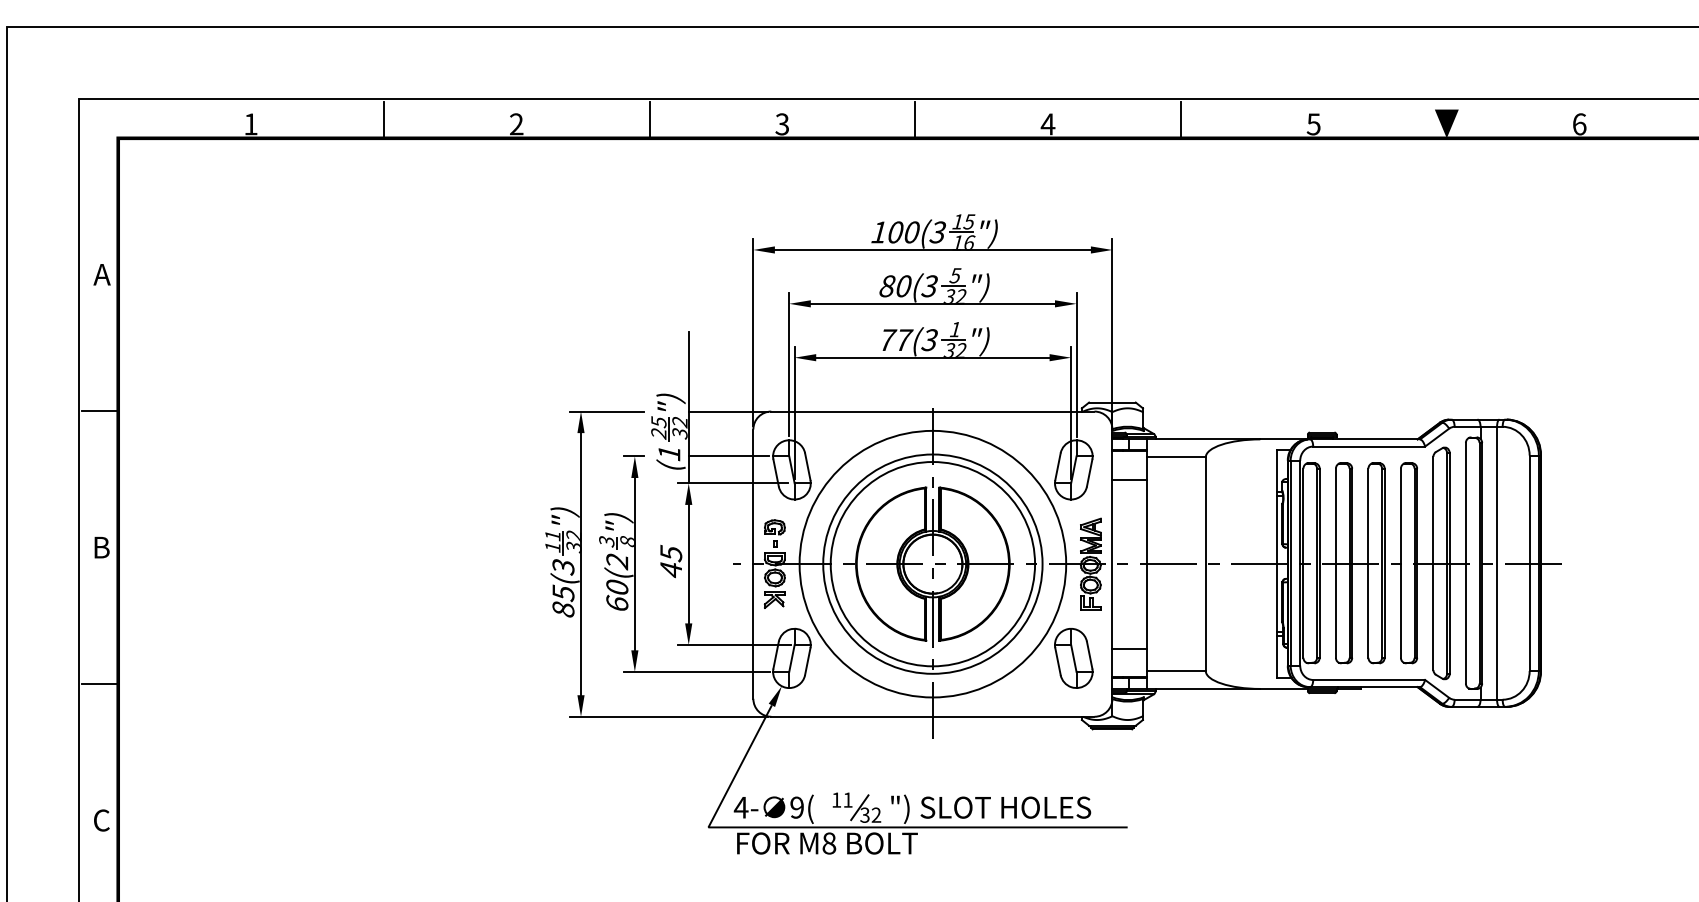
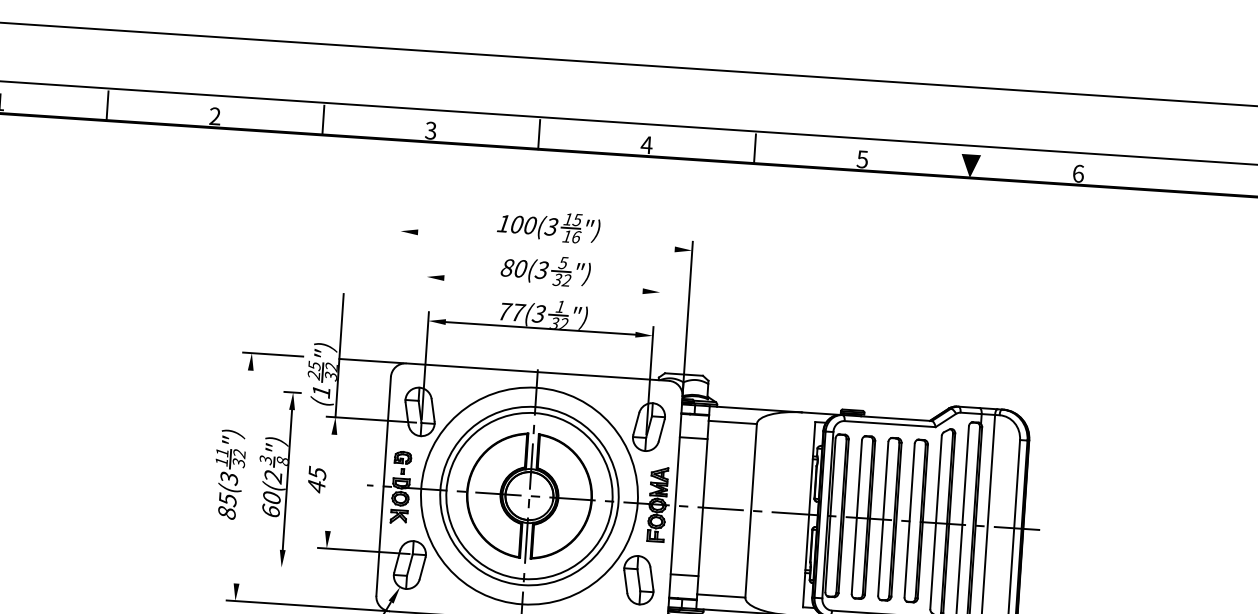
line: (932, 249) -> (546, 240), removed
line: (932, 303) -> (543, 284), removed
line: (753, 332) -> (396, 298), removed
line: (789, 364) -> (423, 326), removed
line: (1076, 365) -> (656, 342), removed
line: (728, 456) -> (369, 397), removed
line: (688, 563) -> (331, 482), removed
line: (581, 564) -> (244, 477), removed
line: (697, 671) -> (332, 570), removed

